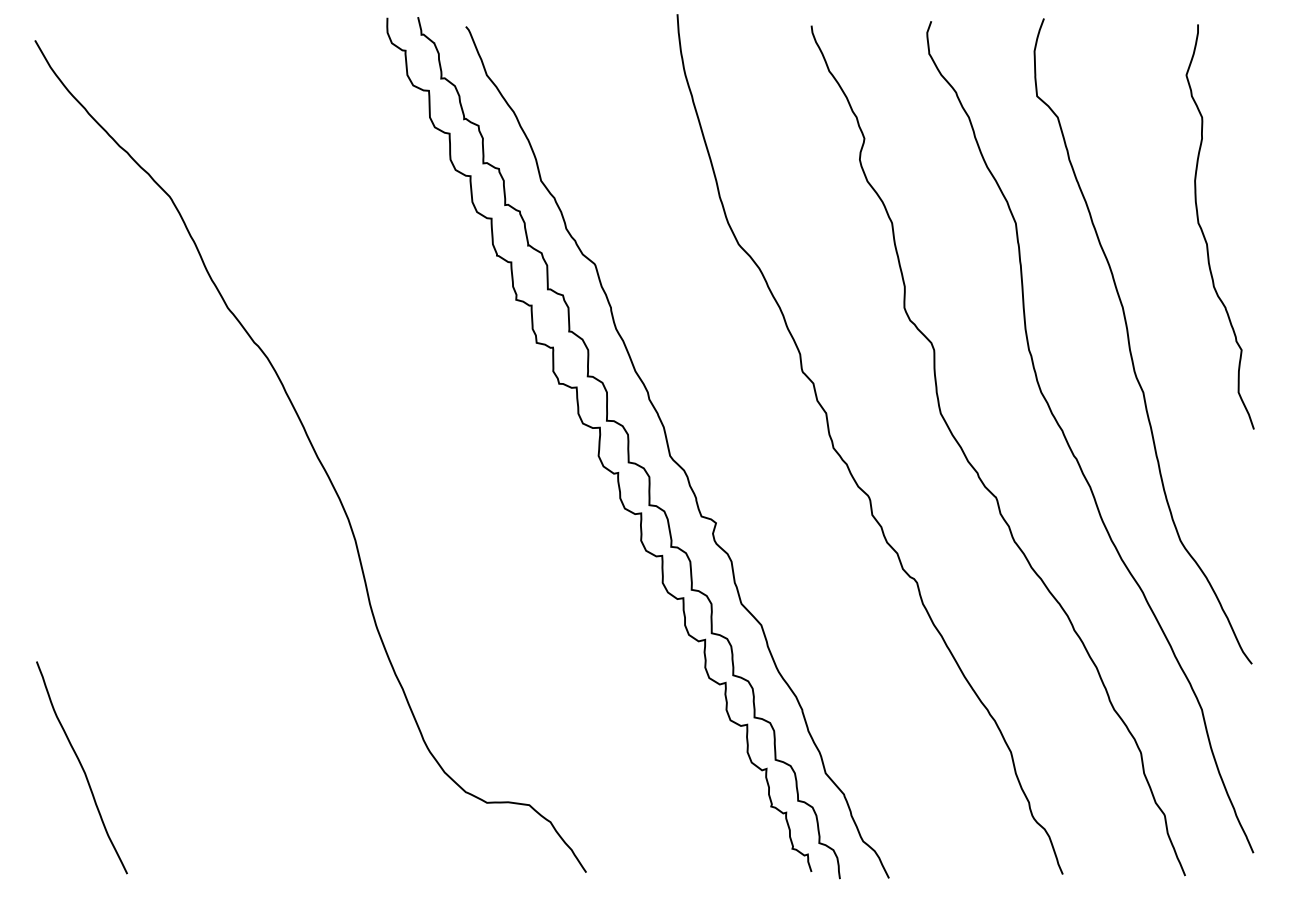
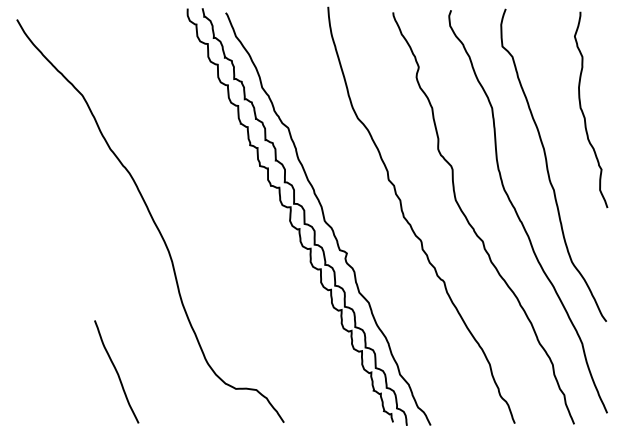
curve: (81, 766) -> (116, 371), moved

